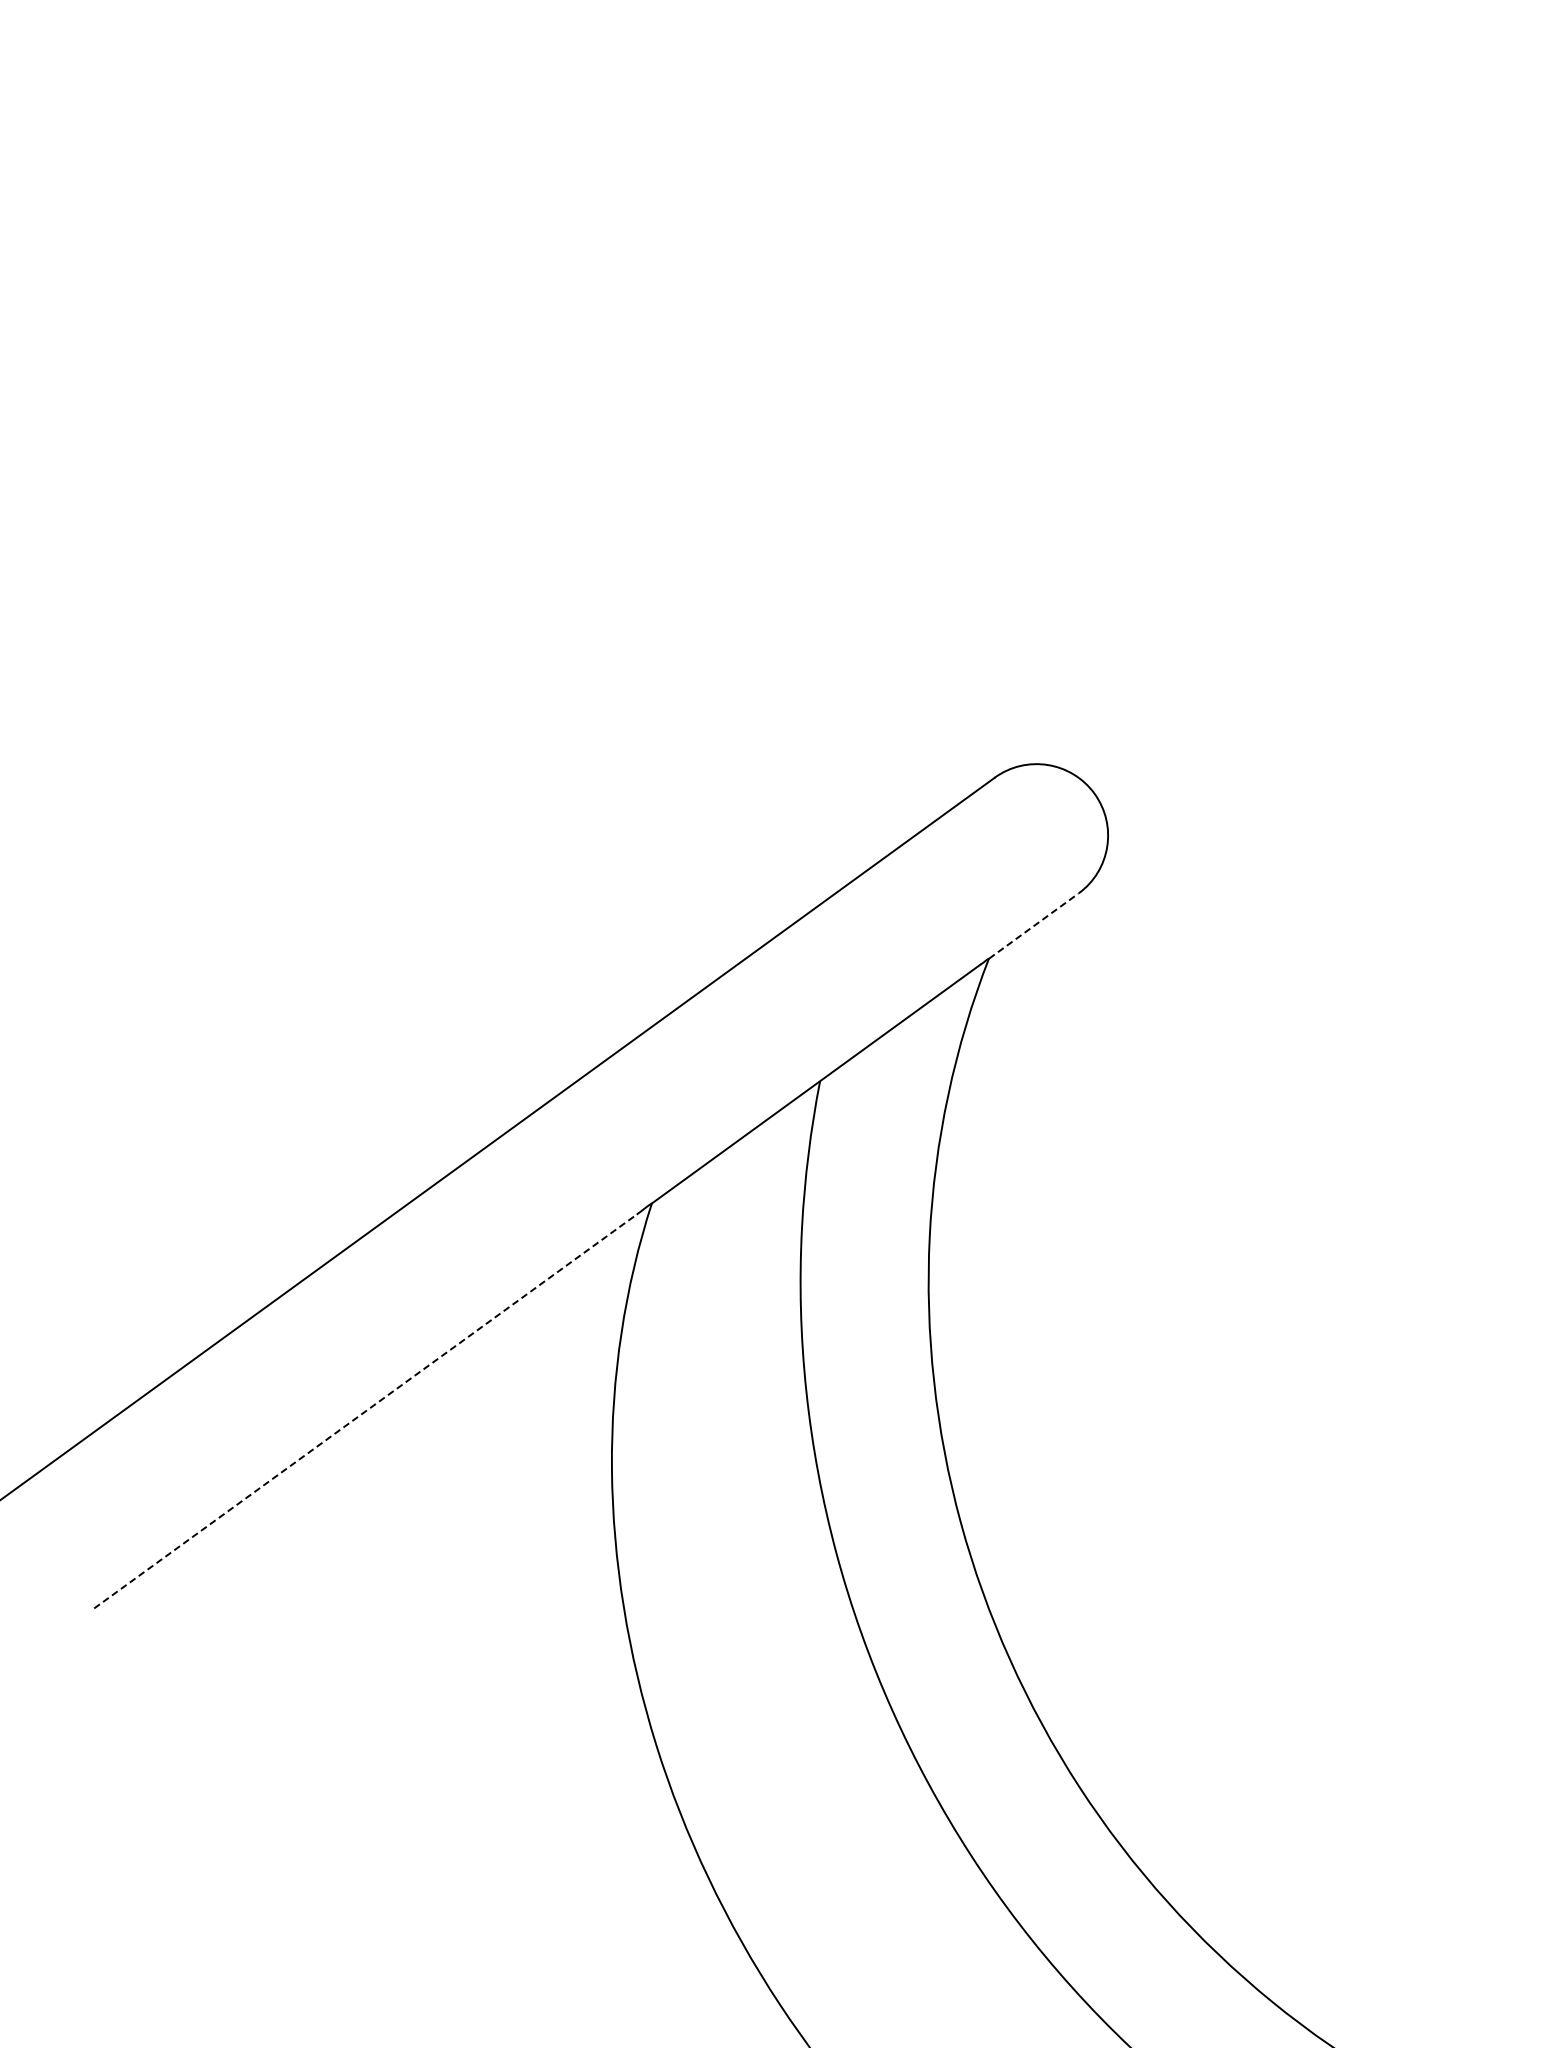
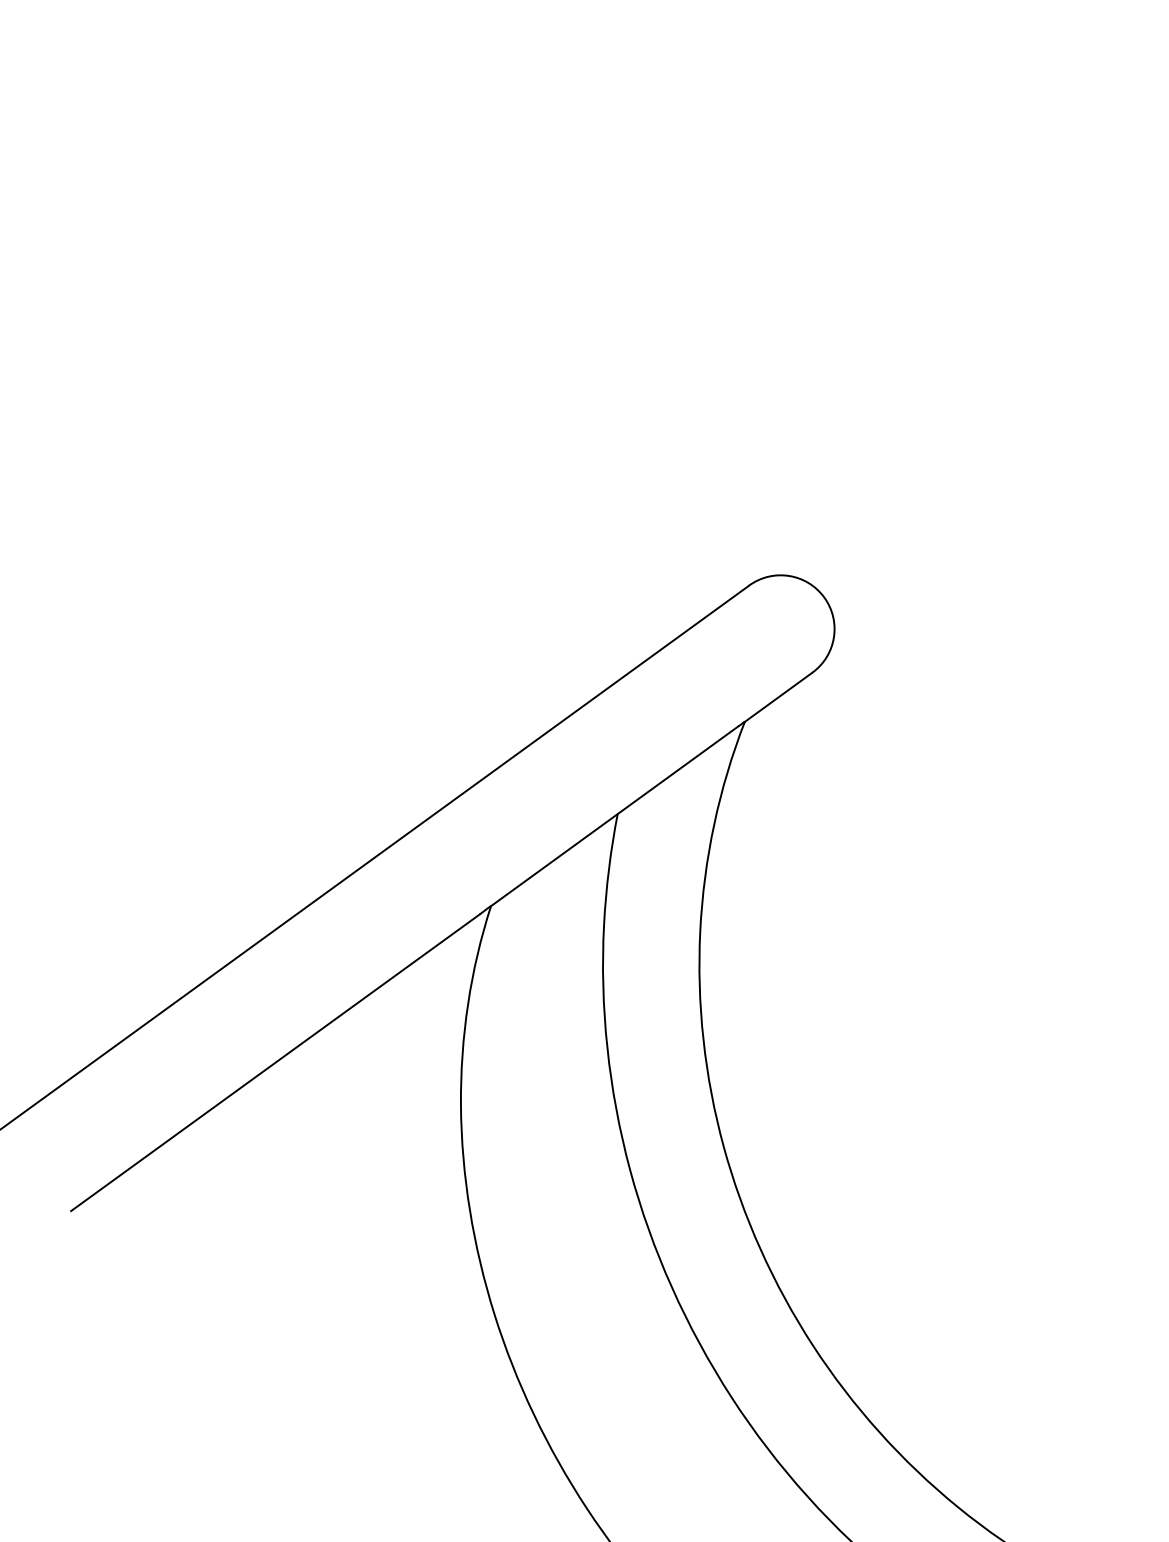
line: (1034, 925) -> (779, 696), dashed -> solid
line: (365, 1411) -> (275, 1062), dashed -> solid

